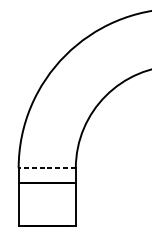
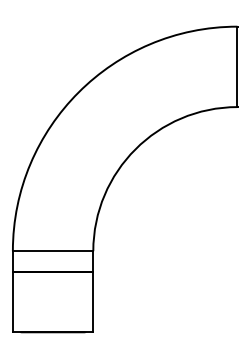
line: (46, 168) -> (52, 251), dashed -> solid

